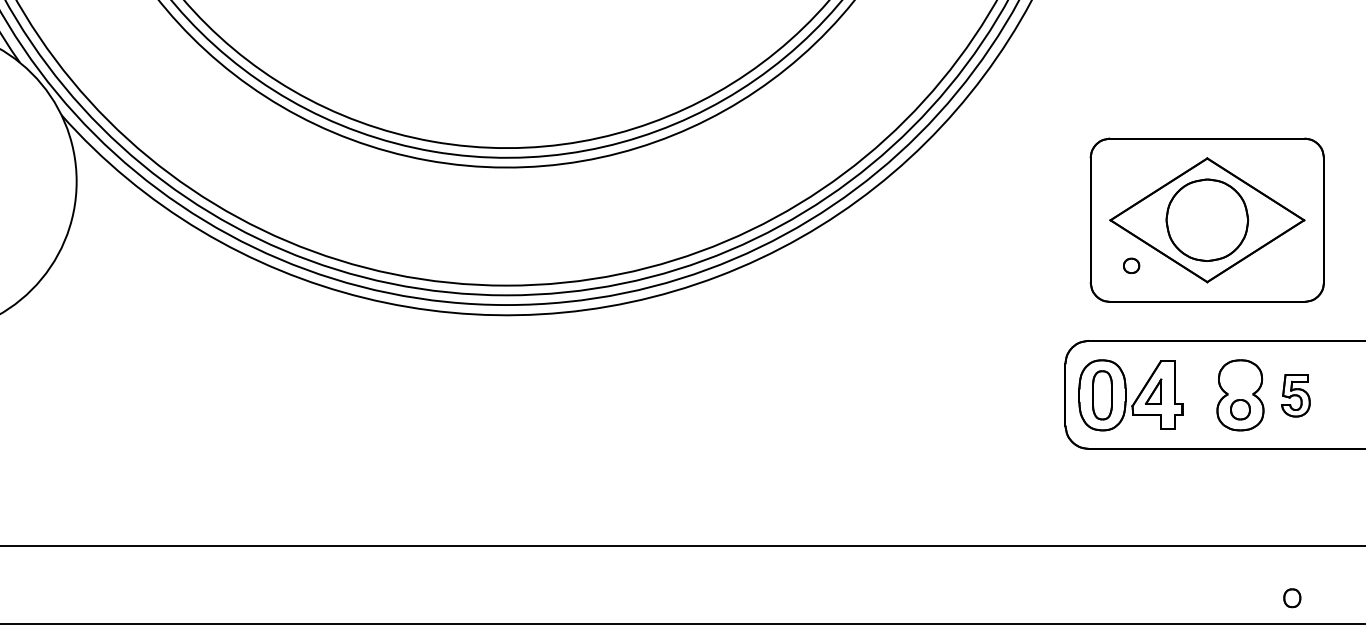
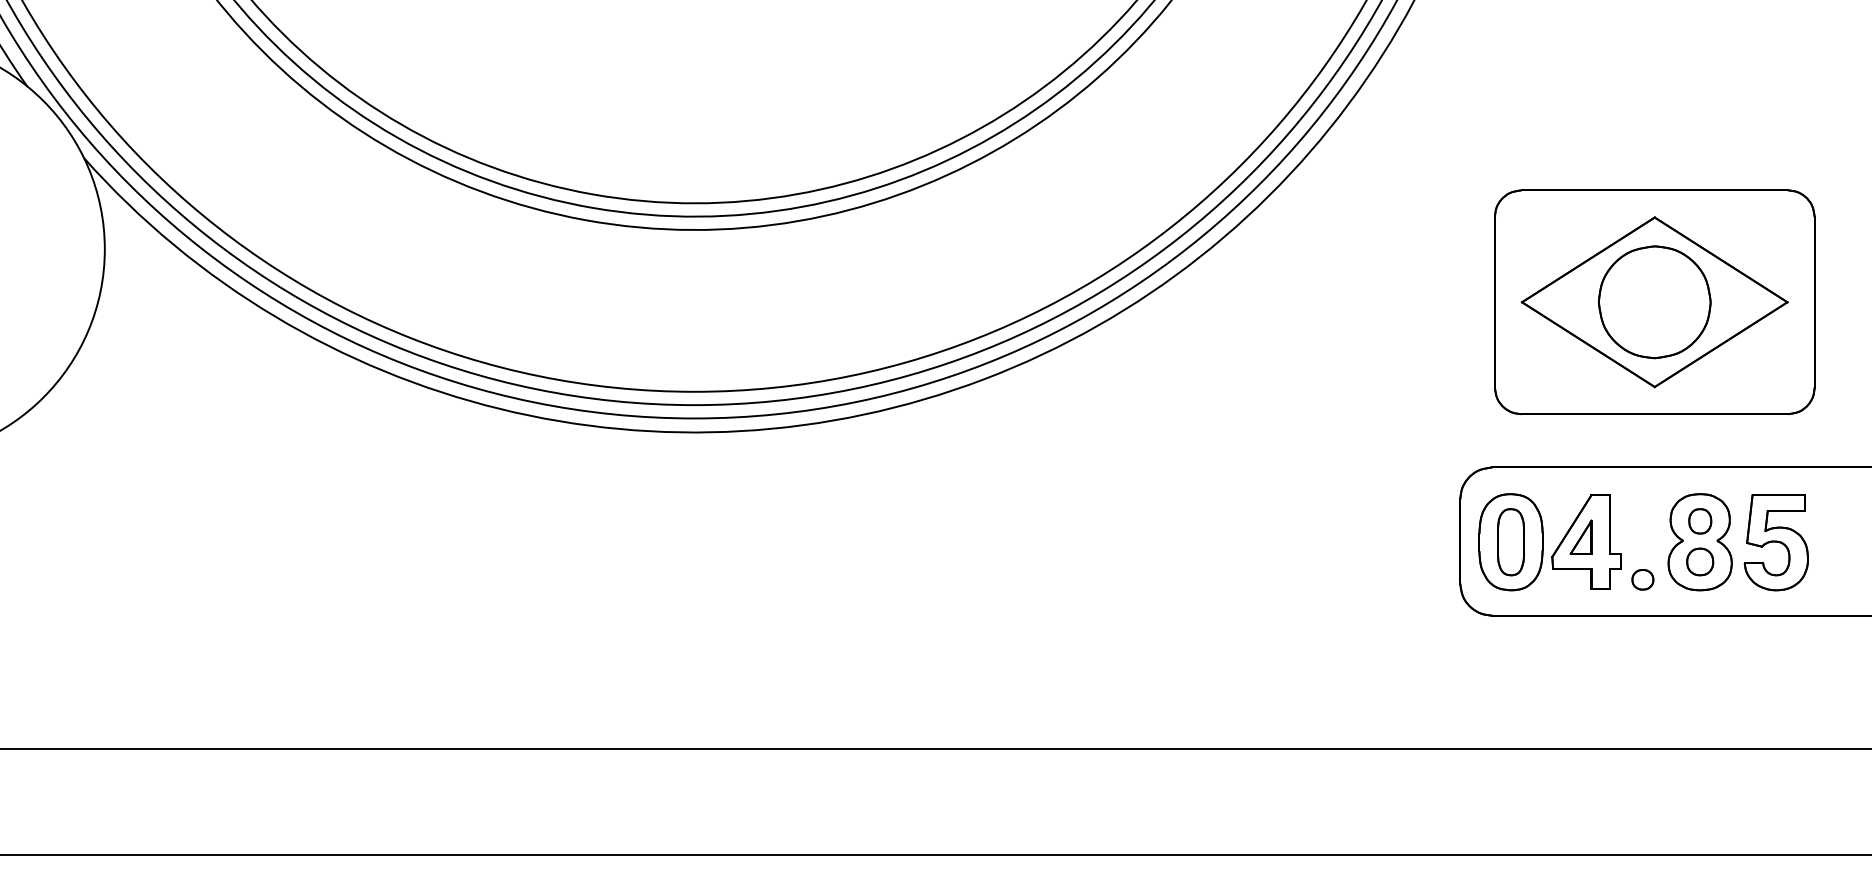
part: (1131, 265) -> (1642, 579), moved
part: (1295, 395) -> (1775, 542), size x1.67
part: (1292, 598) -> (1700, 521), moved

